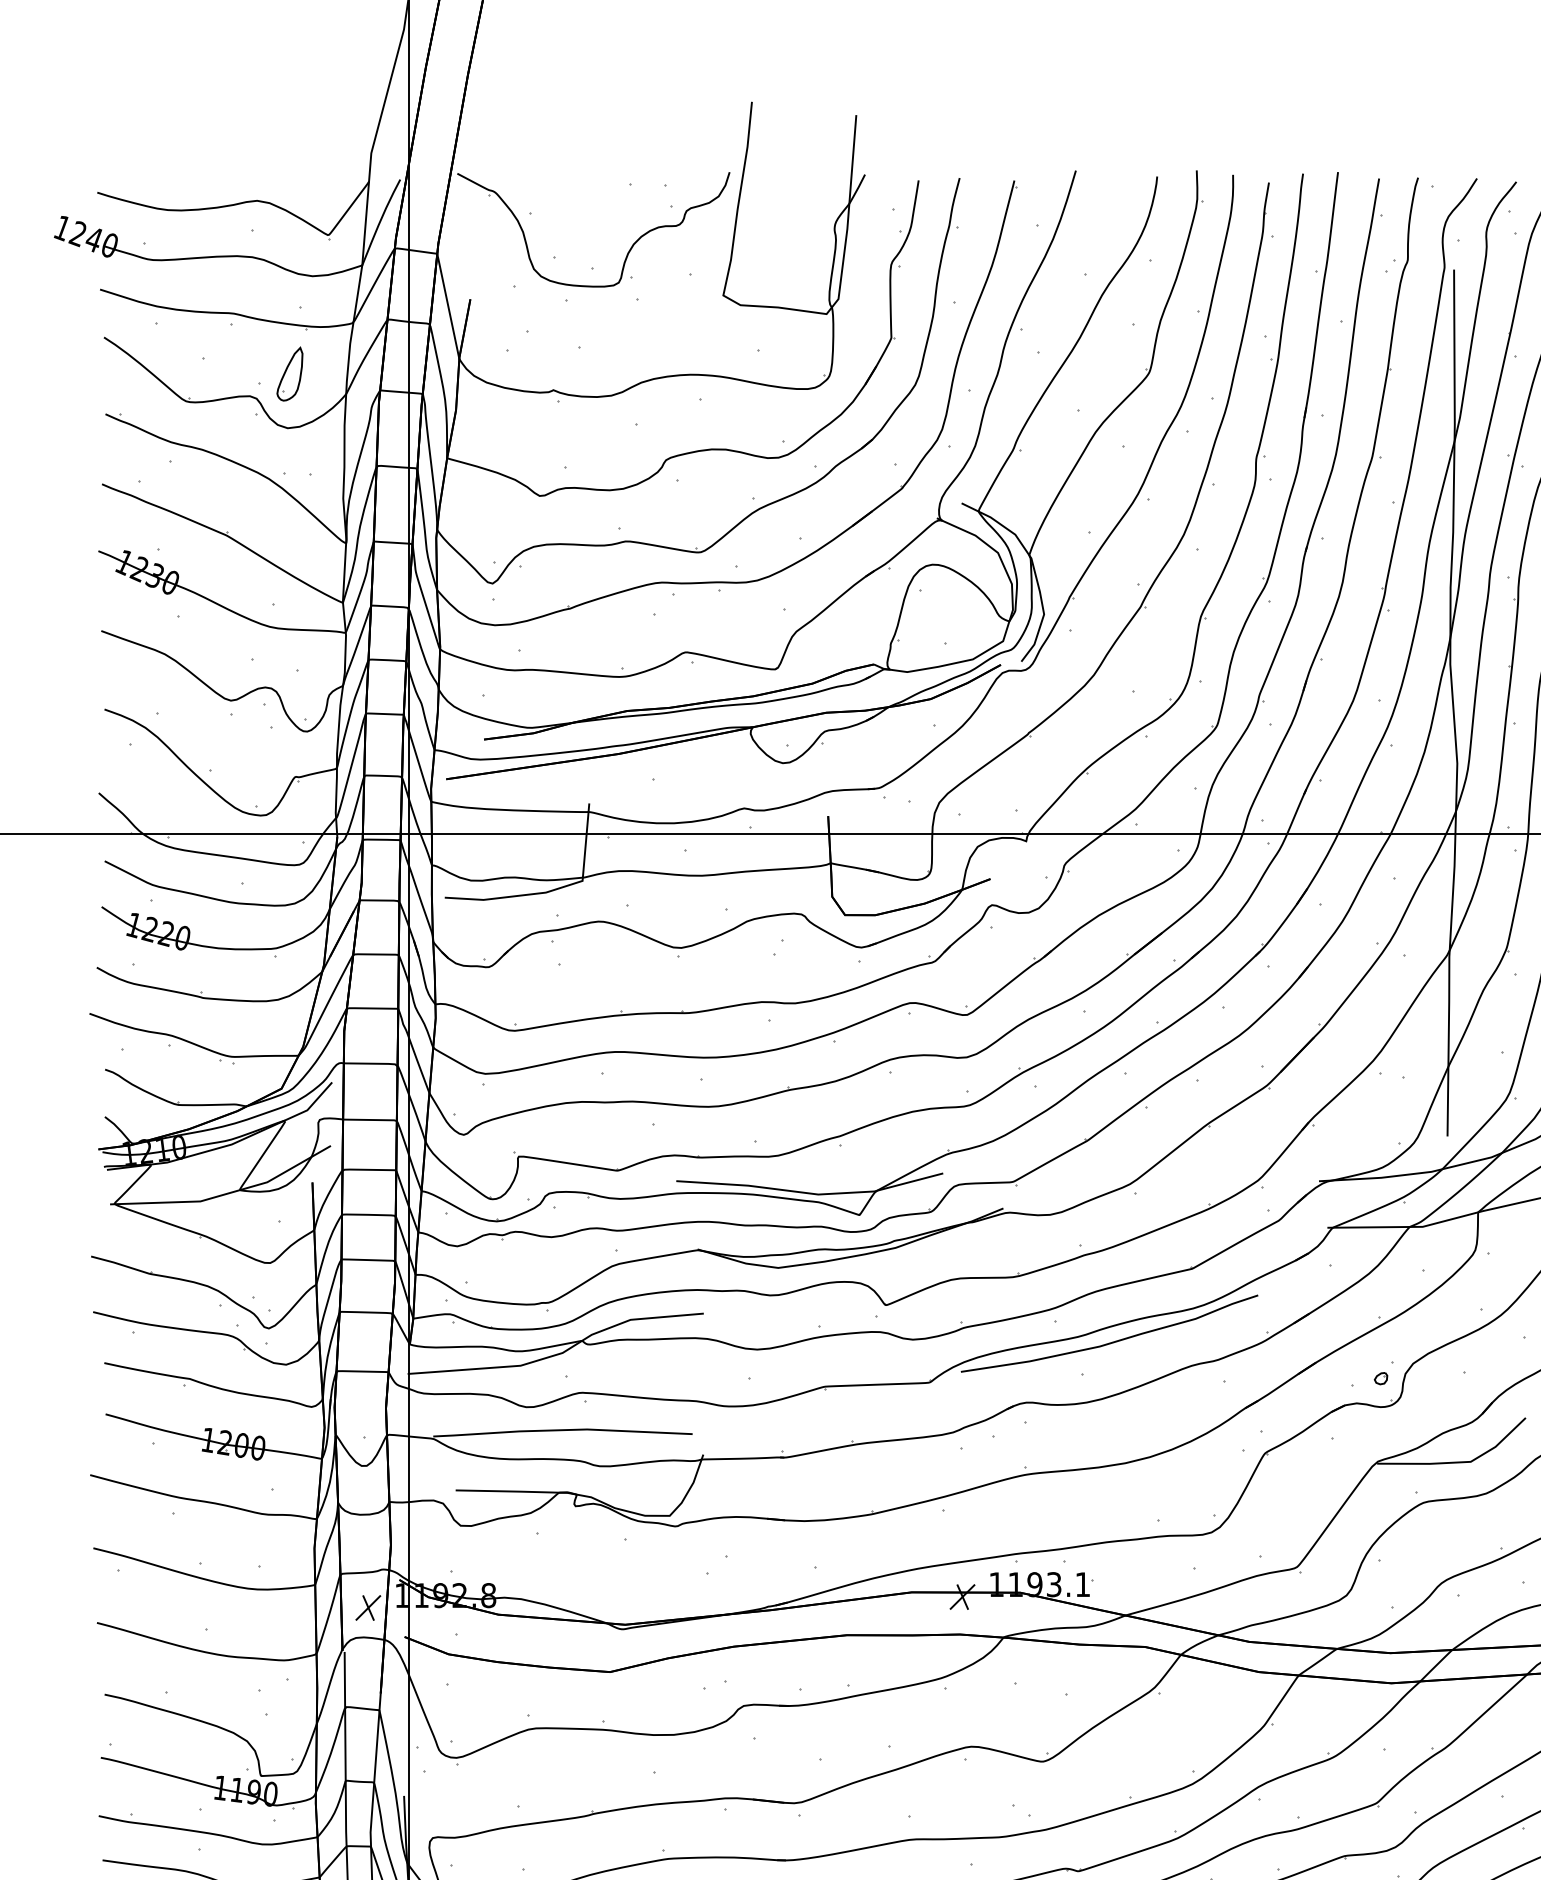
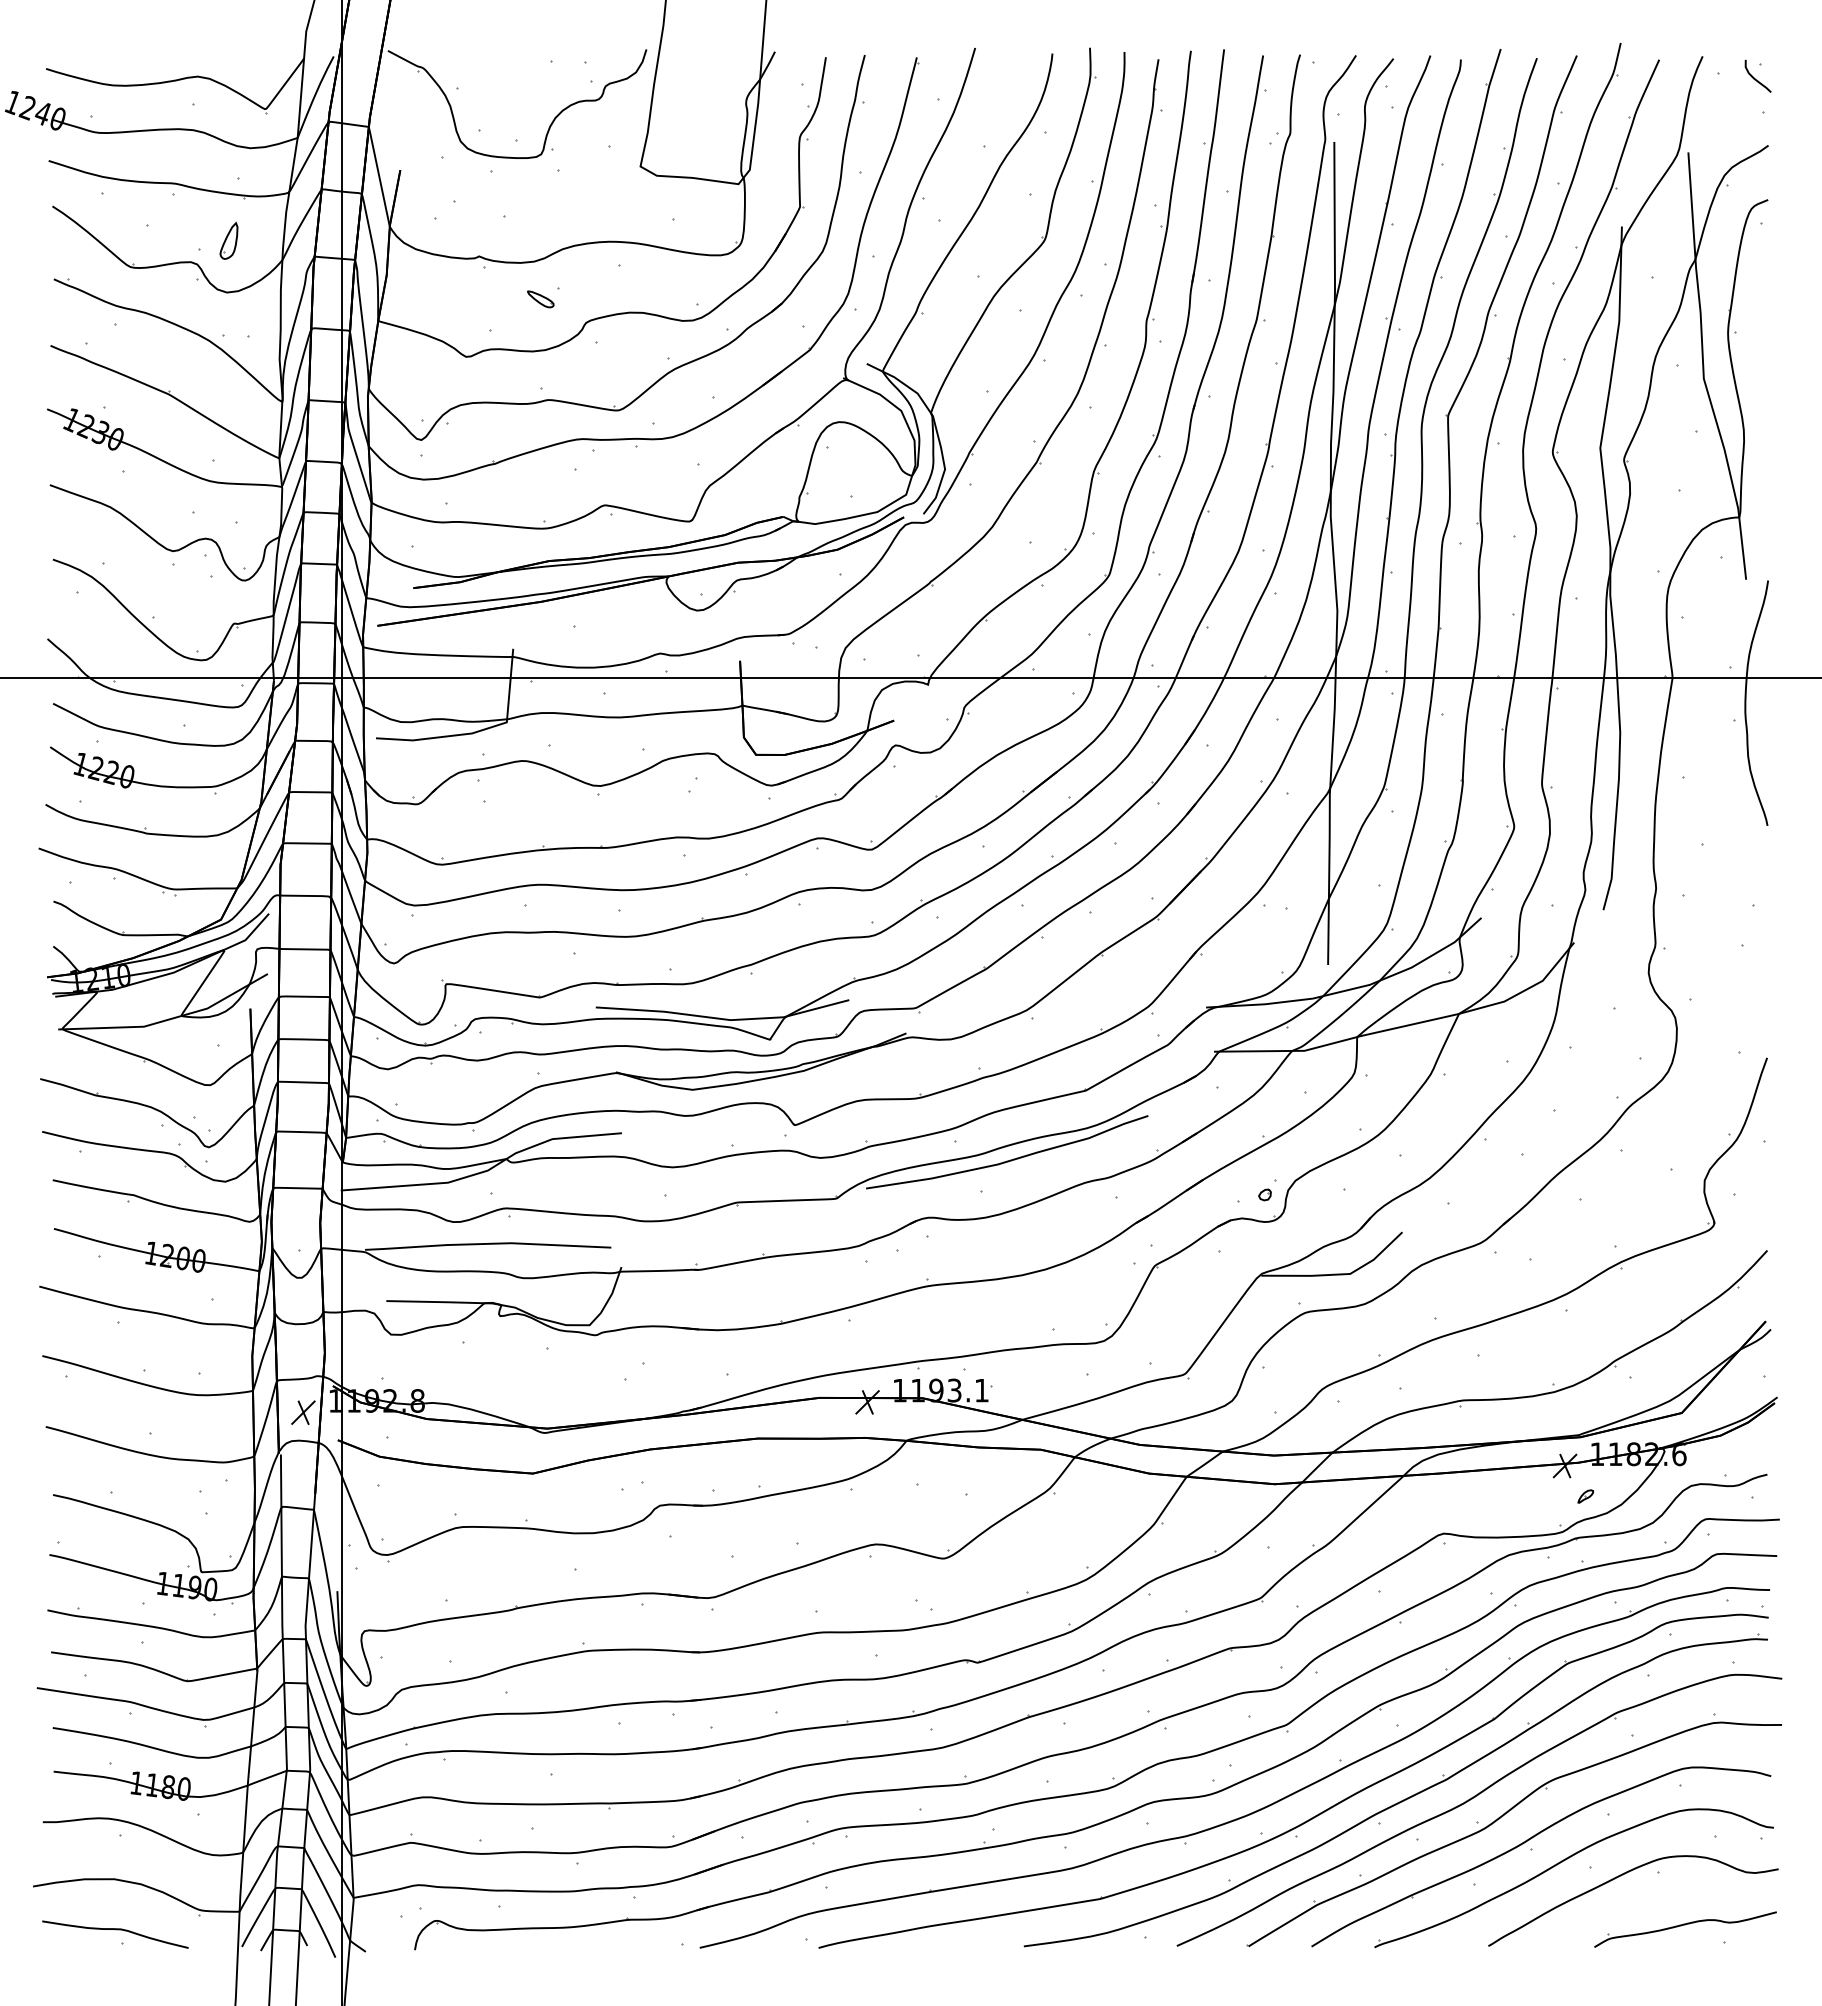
part: (289, 373) -> (228, 240), size x0.71
part: (618, 435) -> (540, 299), added

